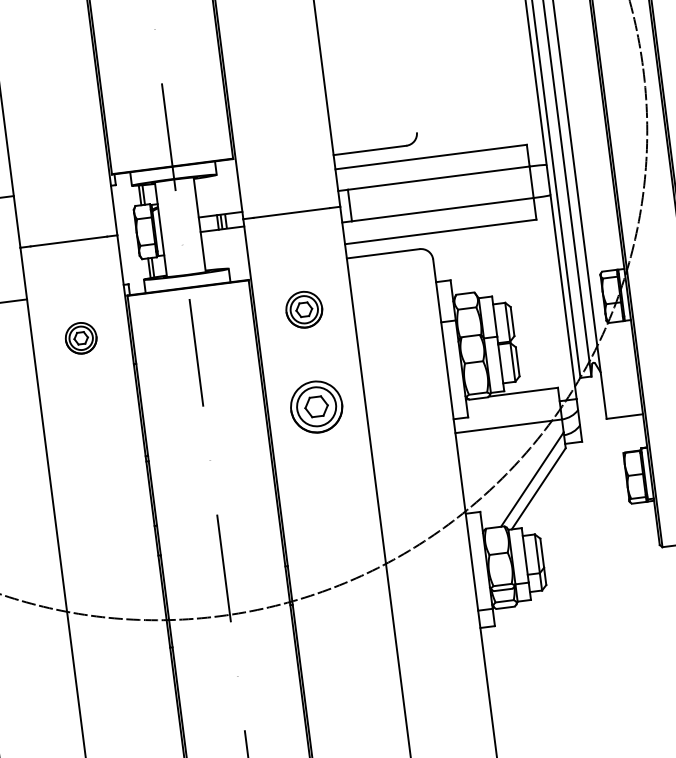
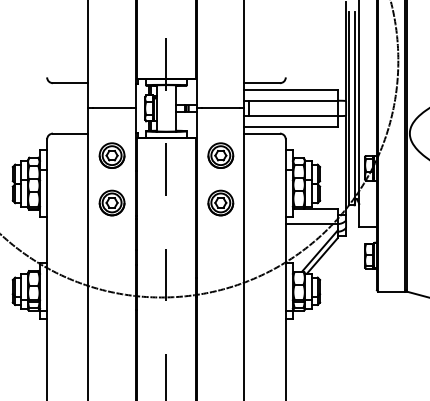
part: (303, 309) -> (220, 155), size x1.43
part: (80, 338) -> (111, 155), size x1.67
part: (92, 434) -> (111, 202), added

